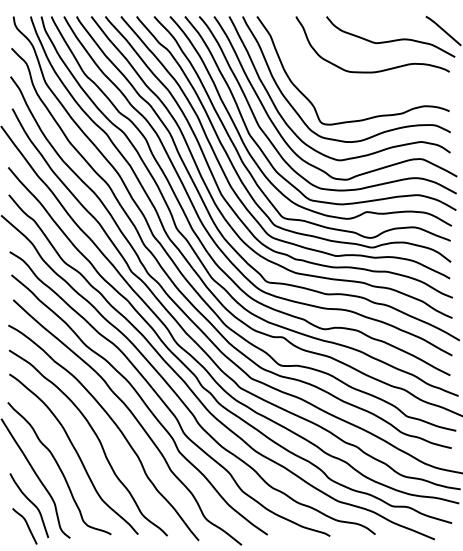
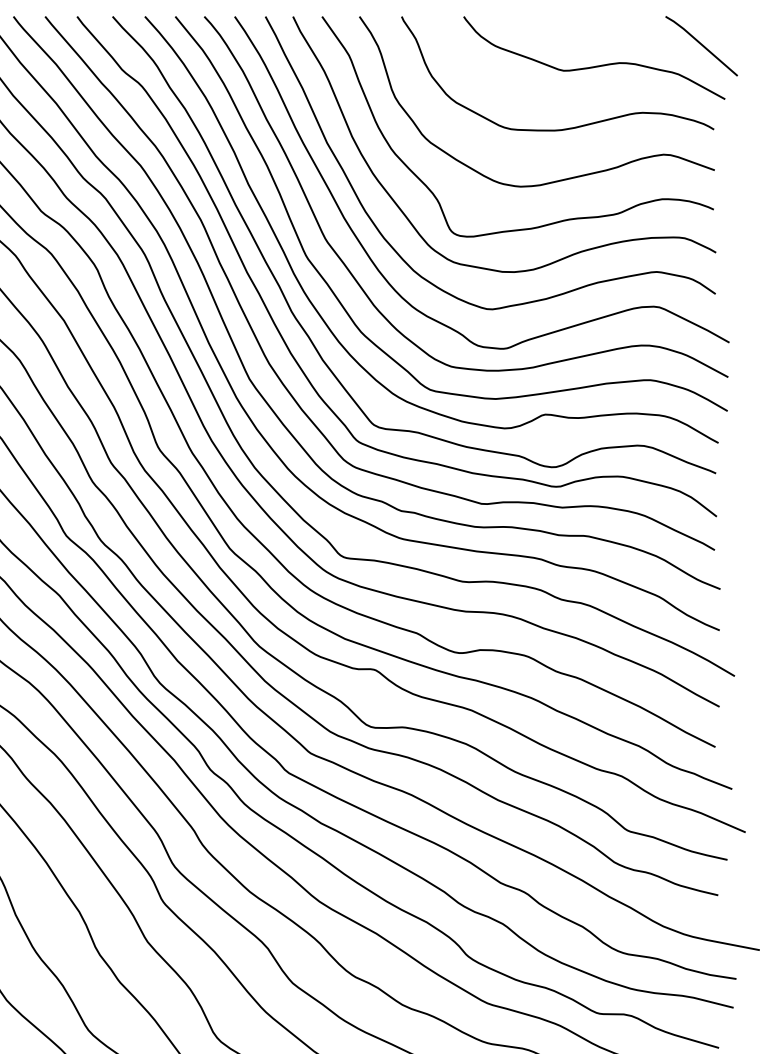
curve: (371, 96) -> (554, 179), added

